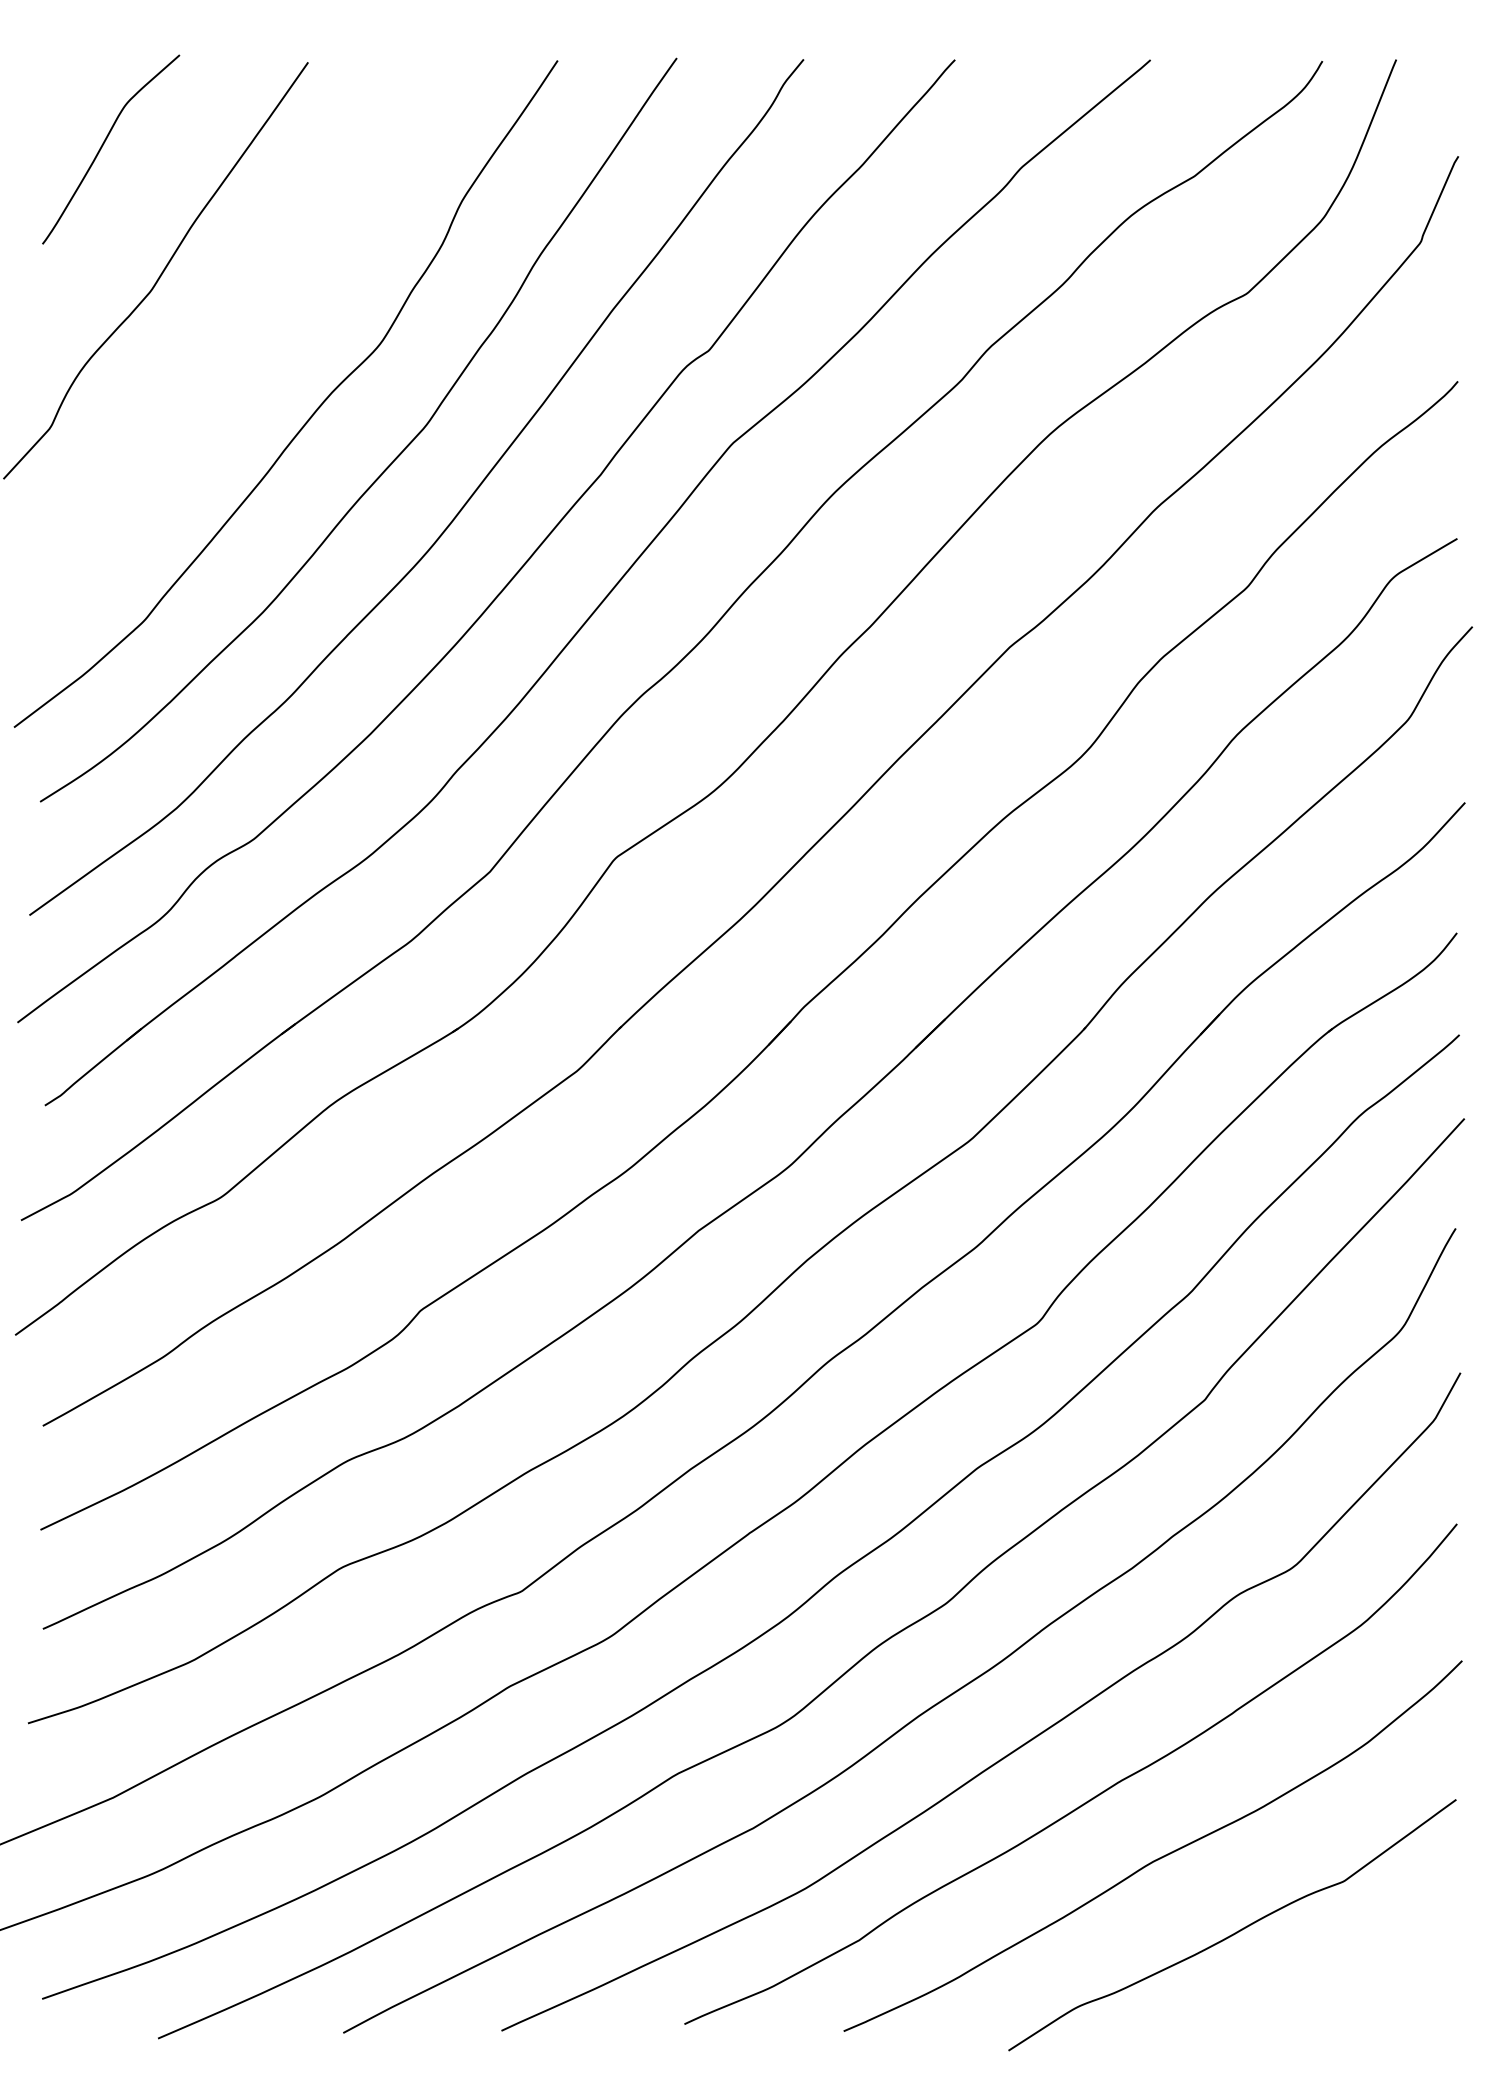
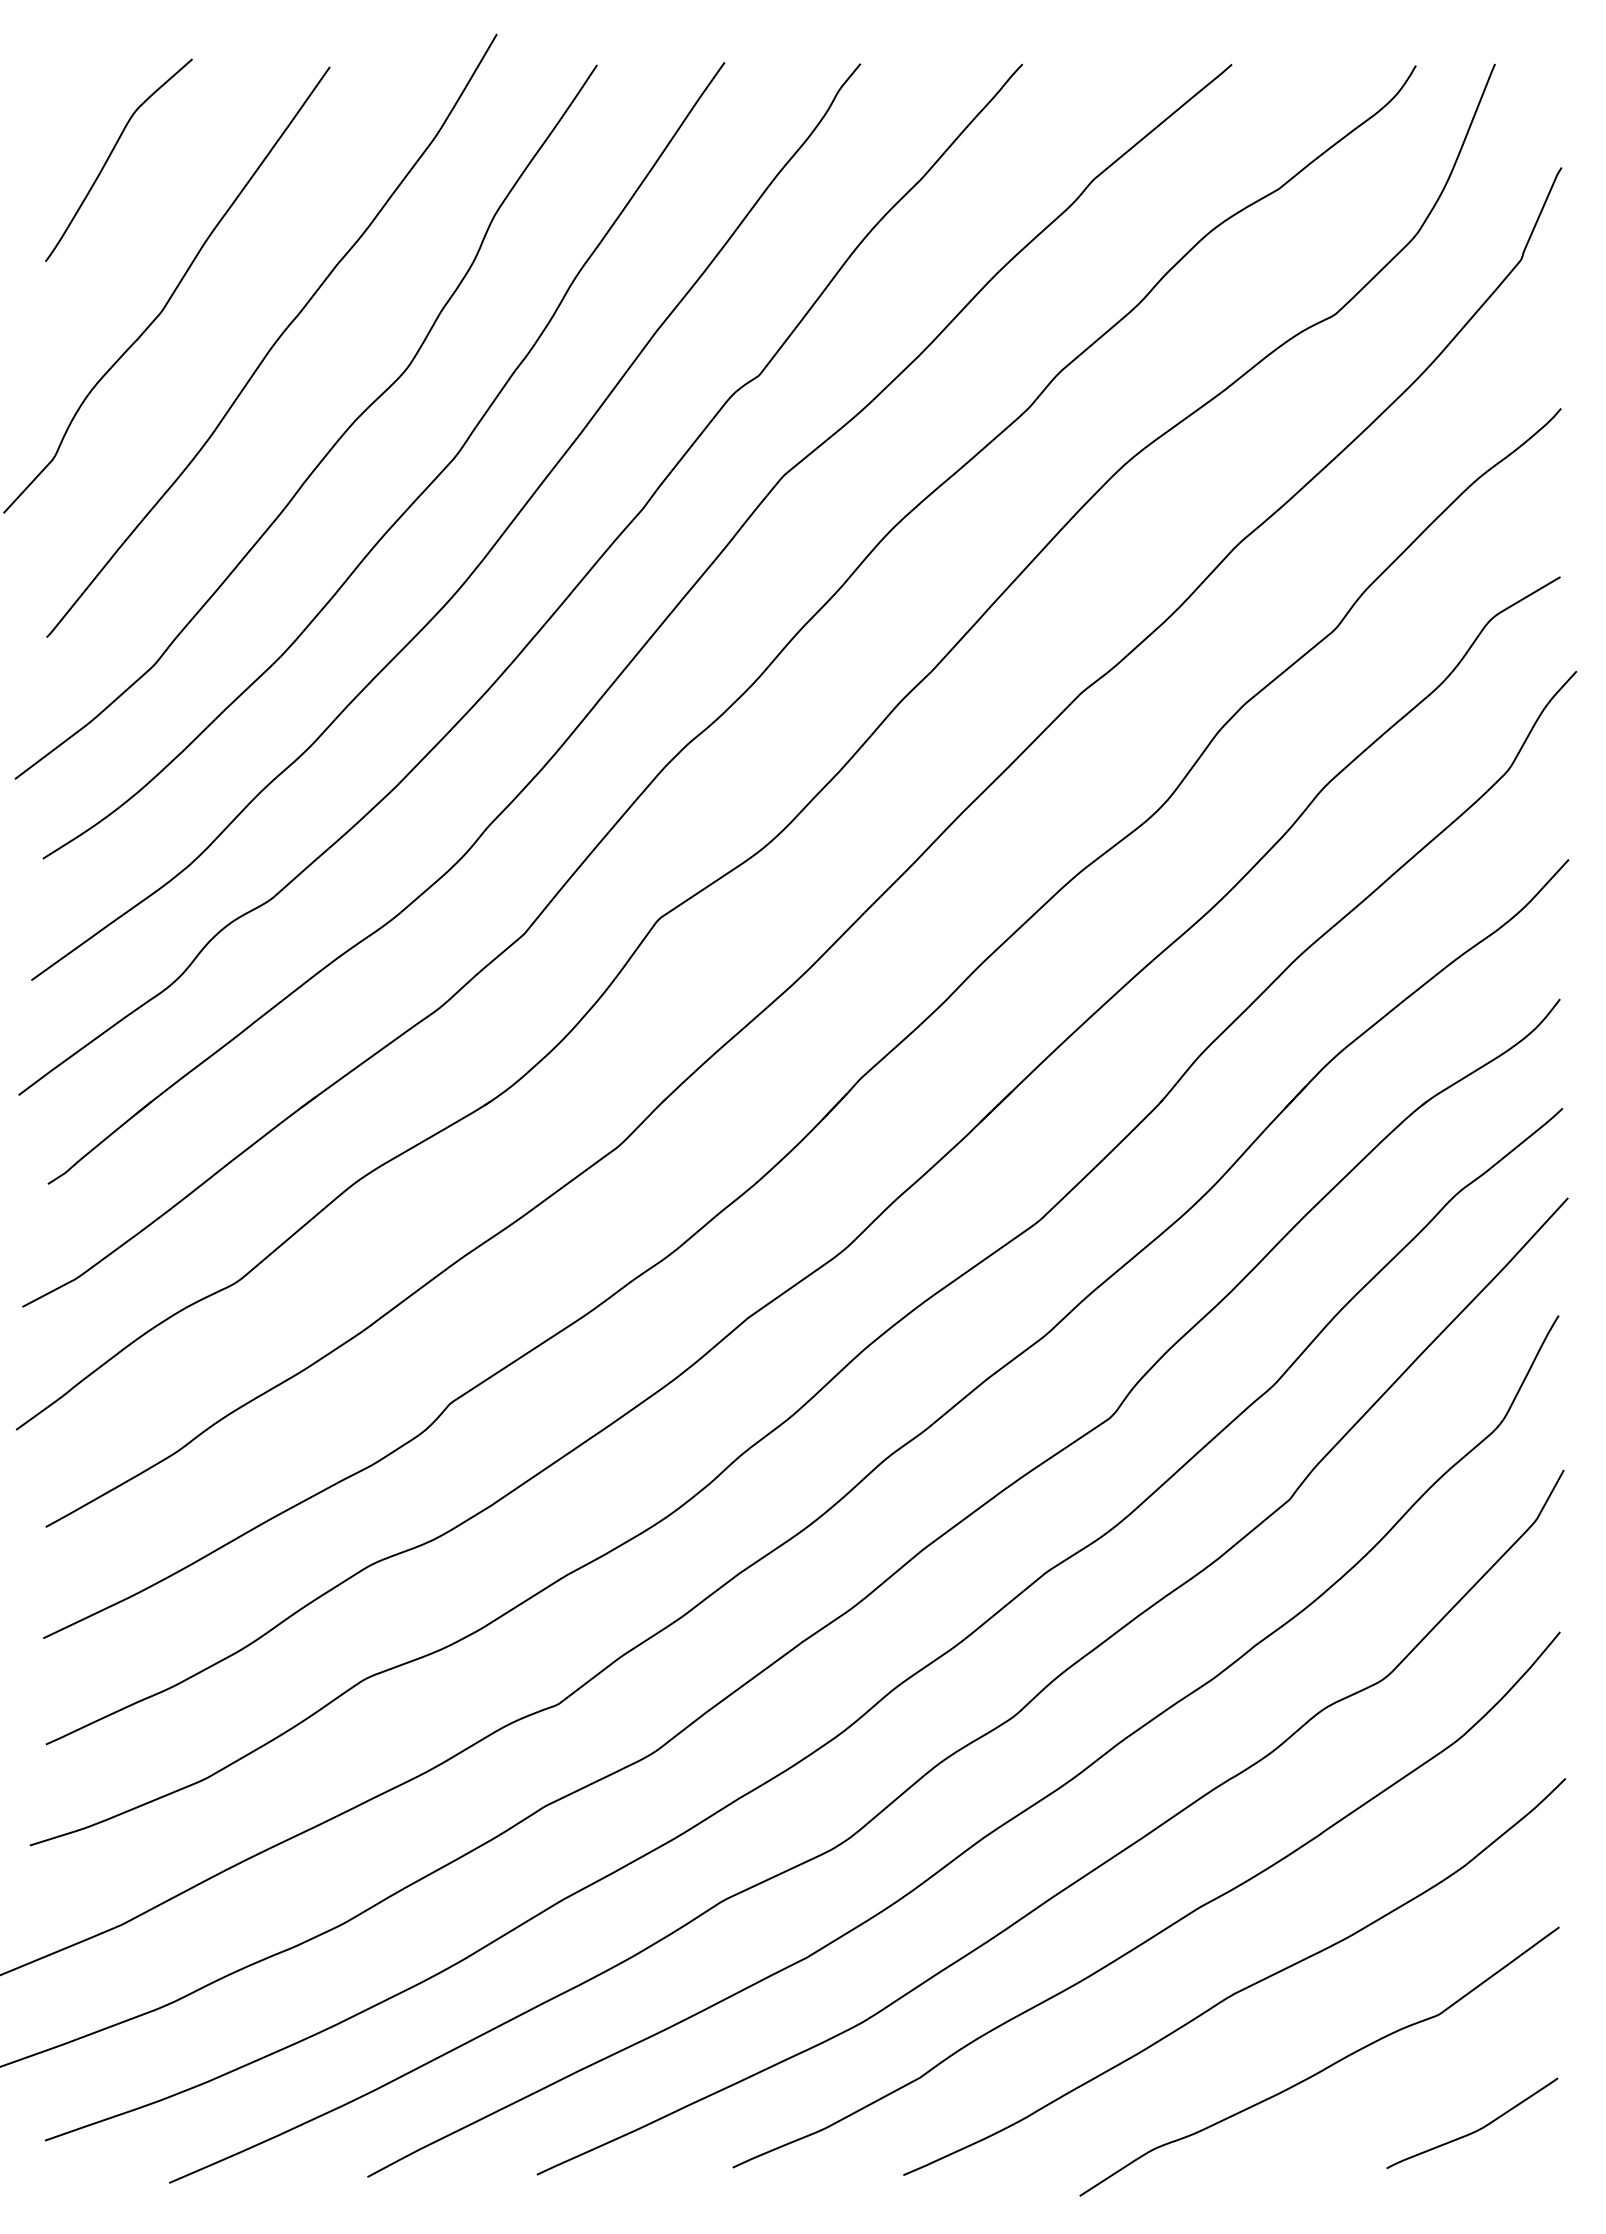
curve: (258, 316) -> (276, 339), added
curve: (1378, 1989) -> (1475, 2130), added

